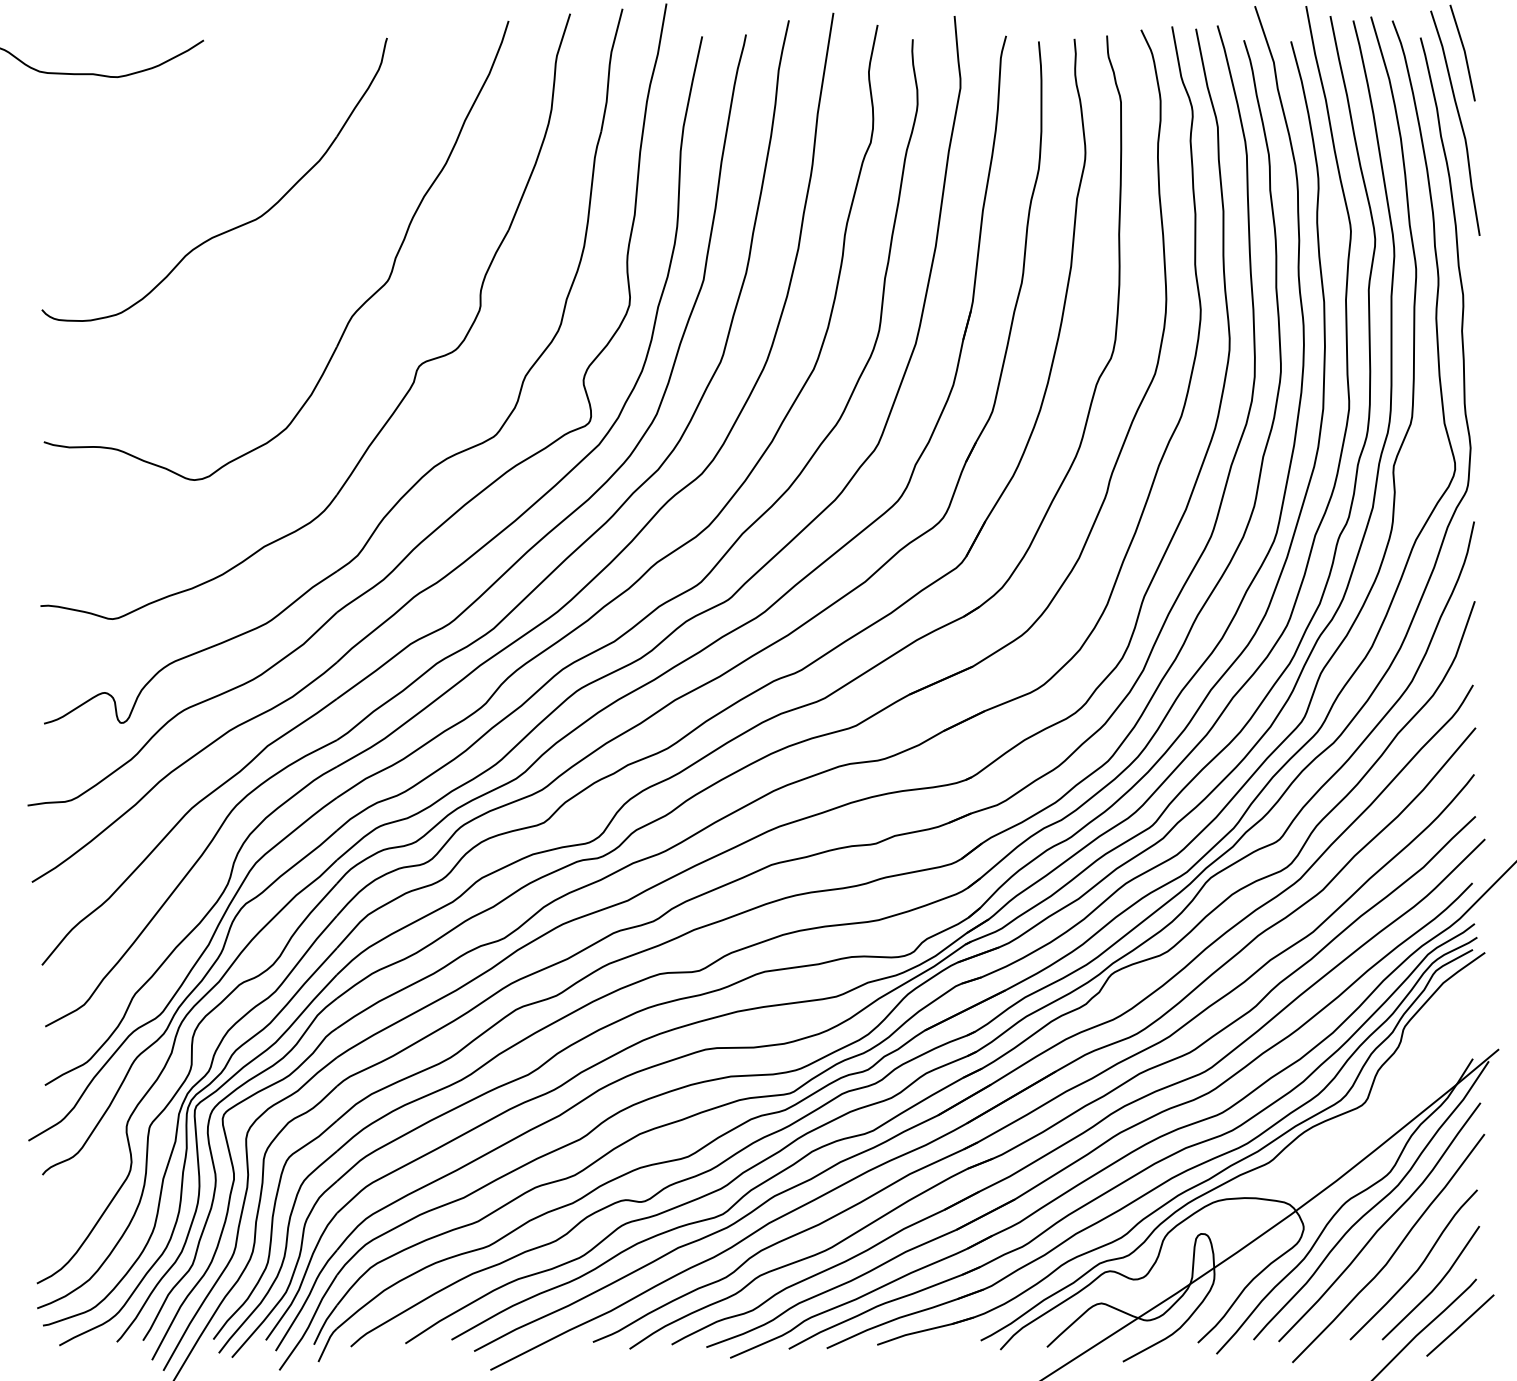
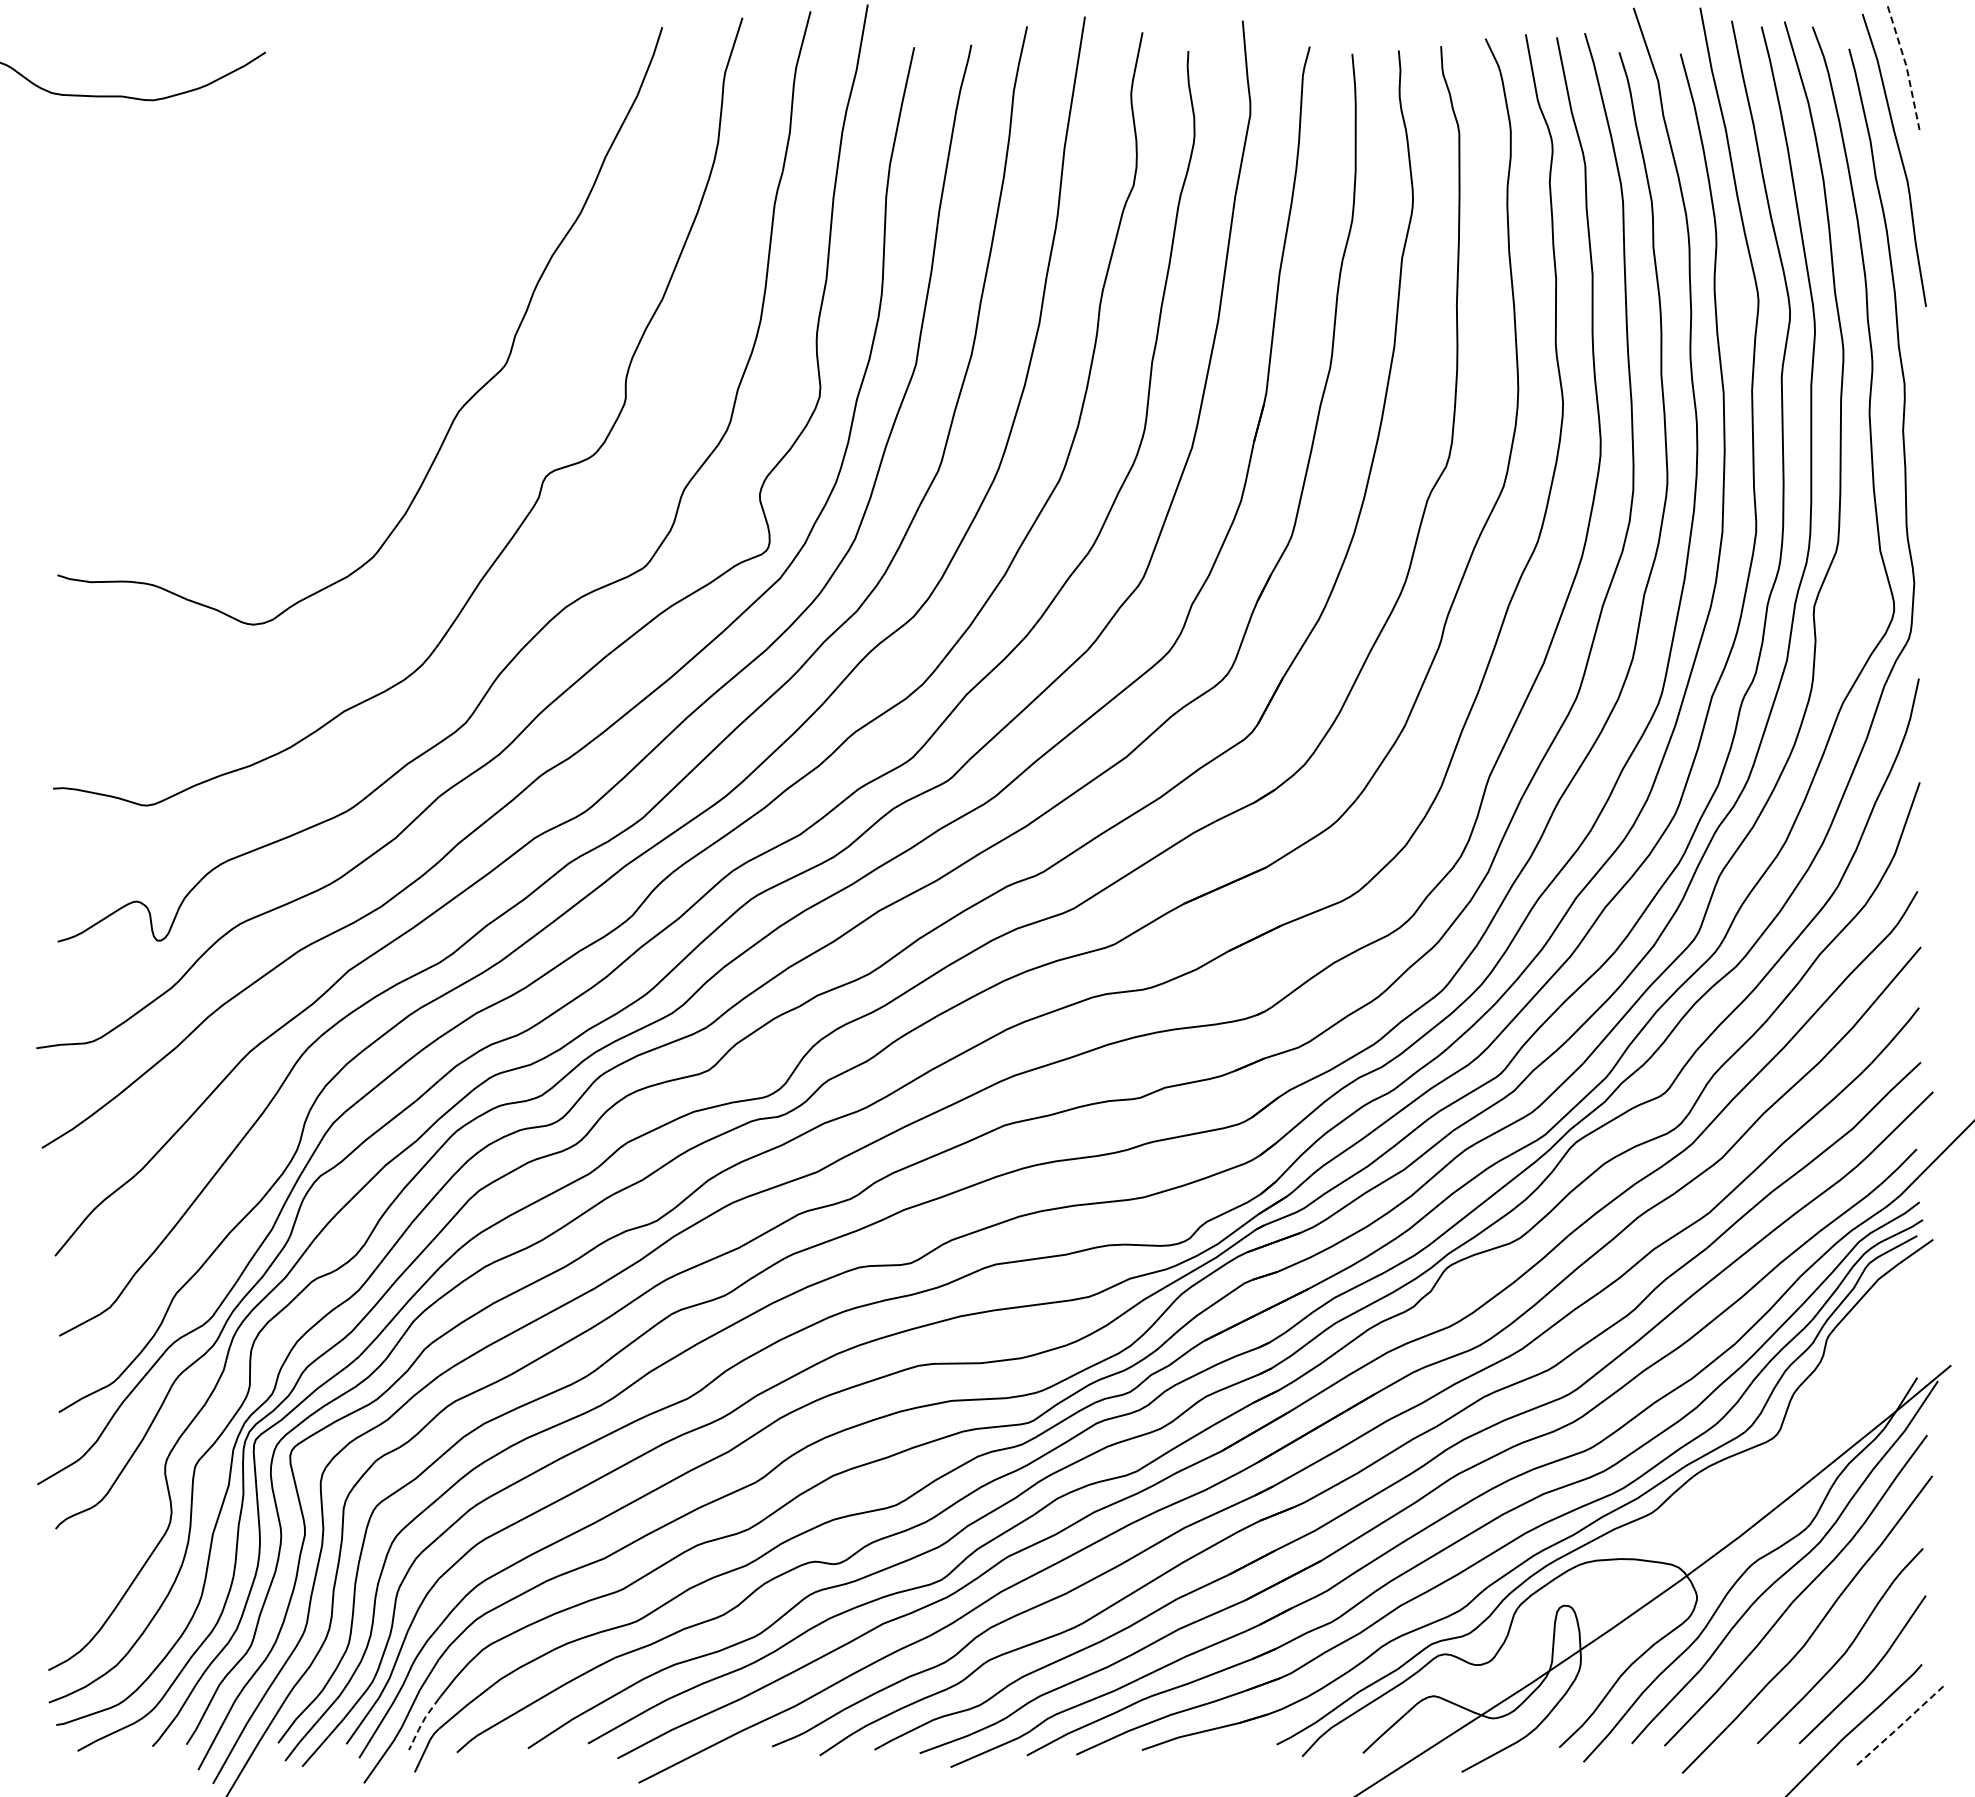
line: (1464, 51) -> (1906, 67), solid -> dashed
part: (233, 227) -> (304, 296), removed
line: (323, 1324) -> (421, 1723), solid -> dashed
line: (1460, 1325) -> (1901, 1725), solid -> dashed

